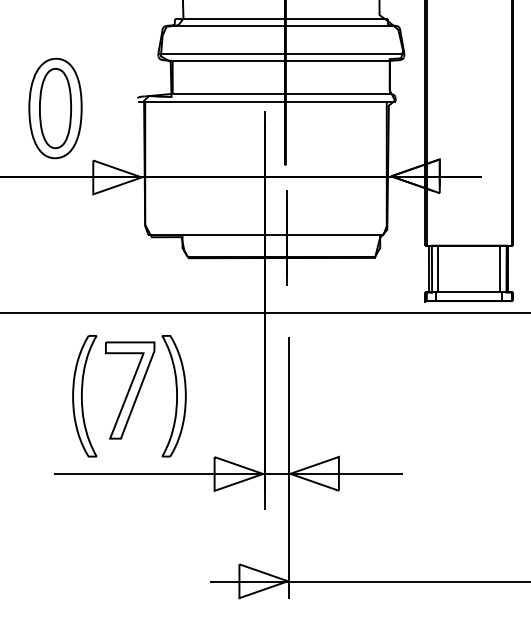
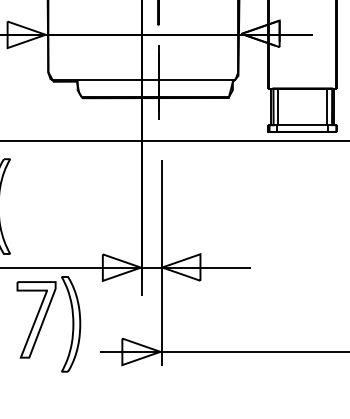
part: (139, 393) -> (43, 322), moved

